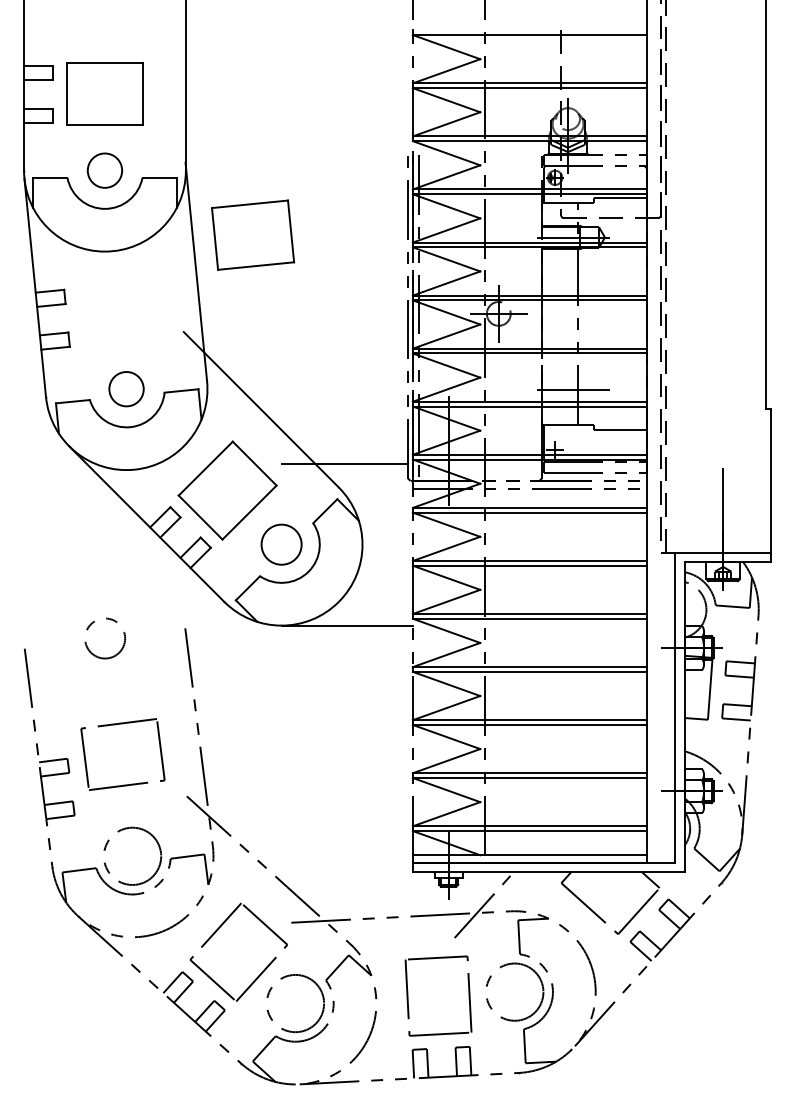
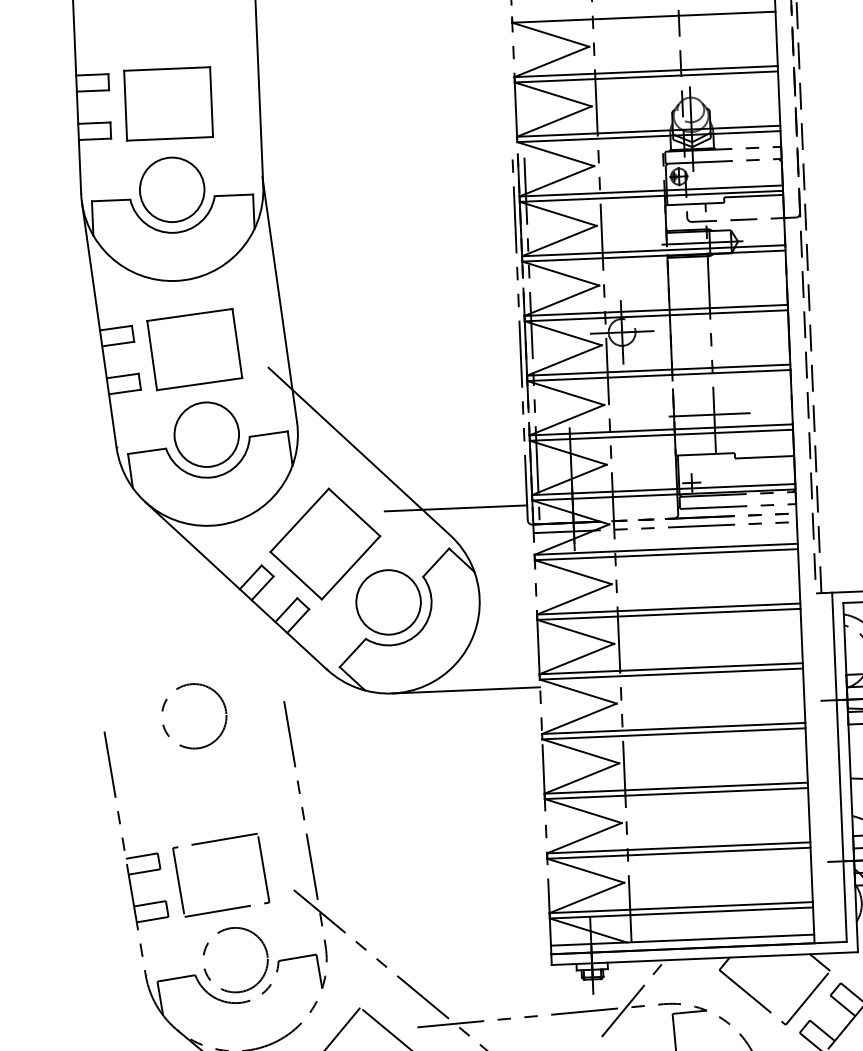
circle: (104, 170) -> (171, 189), size x1.67
part: (253, 234) -> (195, 348), moved
circle: (126, 388) -> (206, 433), size x1.67
circle: (281, 544) -> (388, 602), size x1.43
circle: (105, 638) -> (194, 716), size x1.43
part: (115, 725) -> (211, 842), moved

